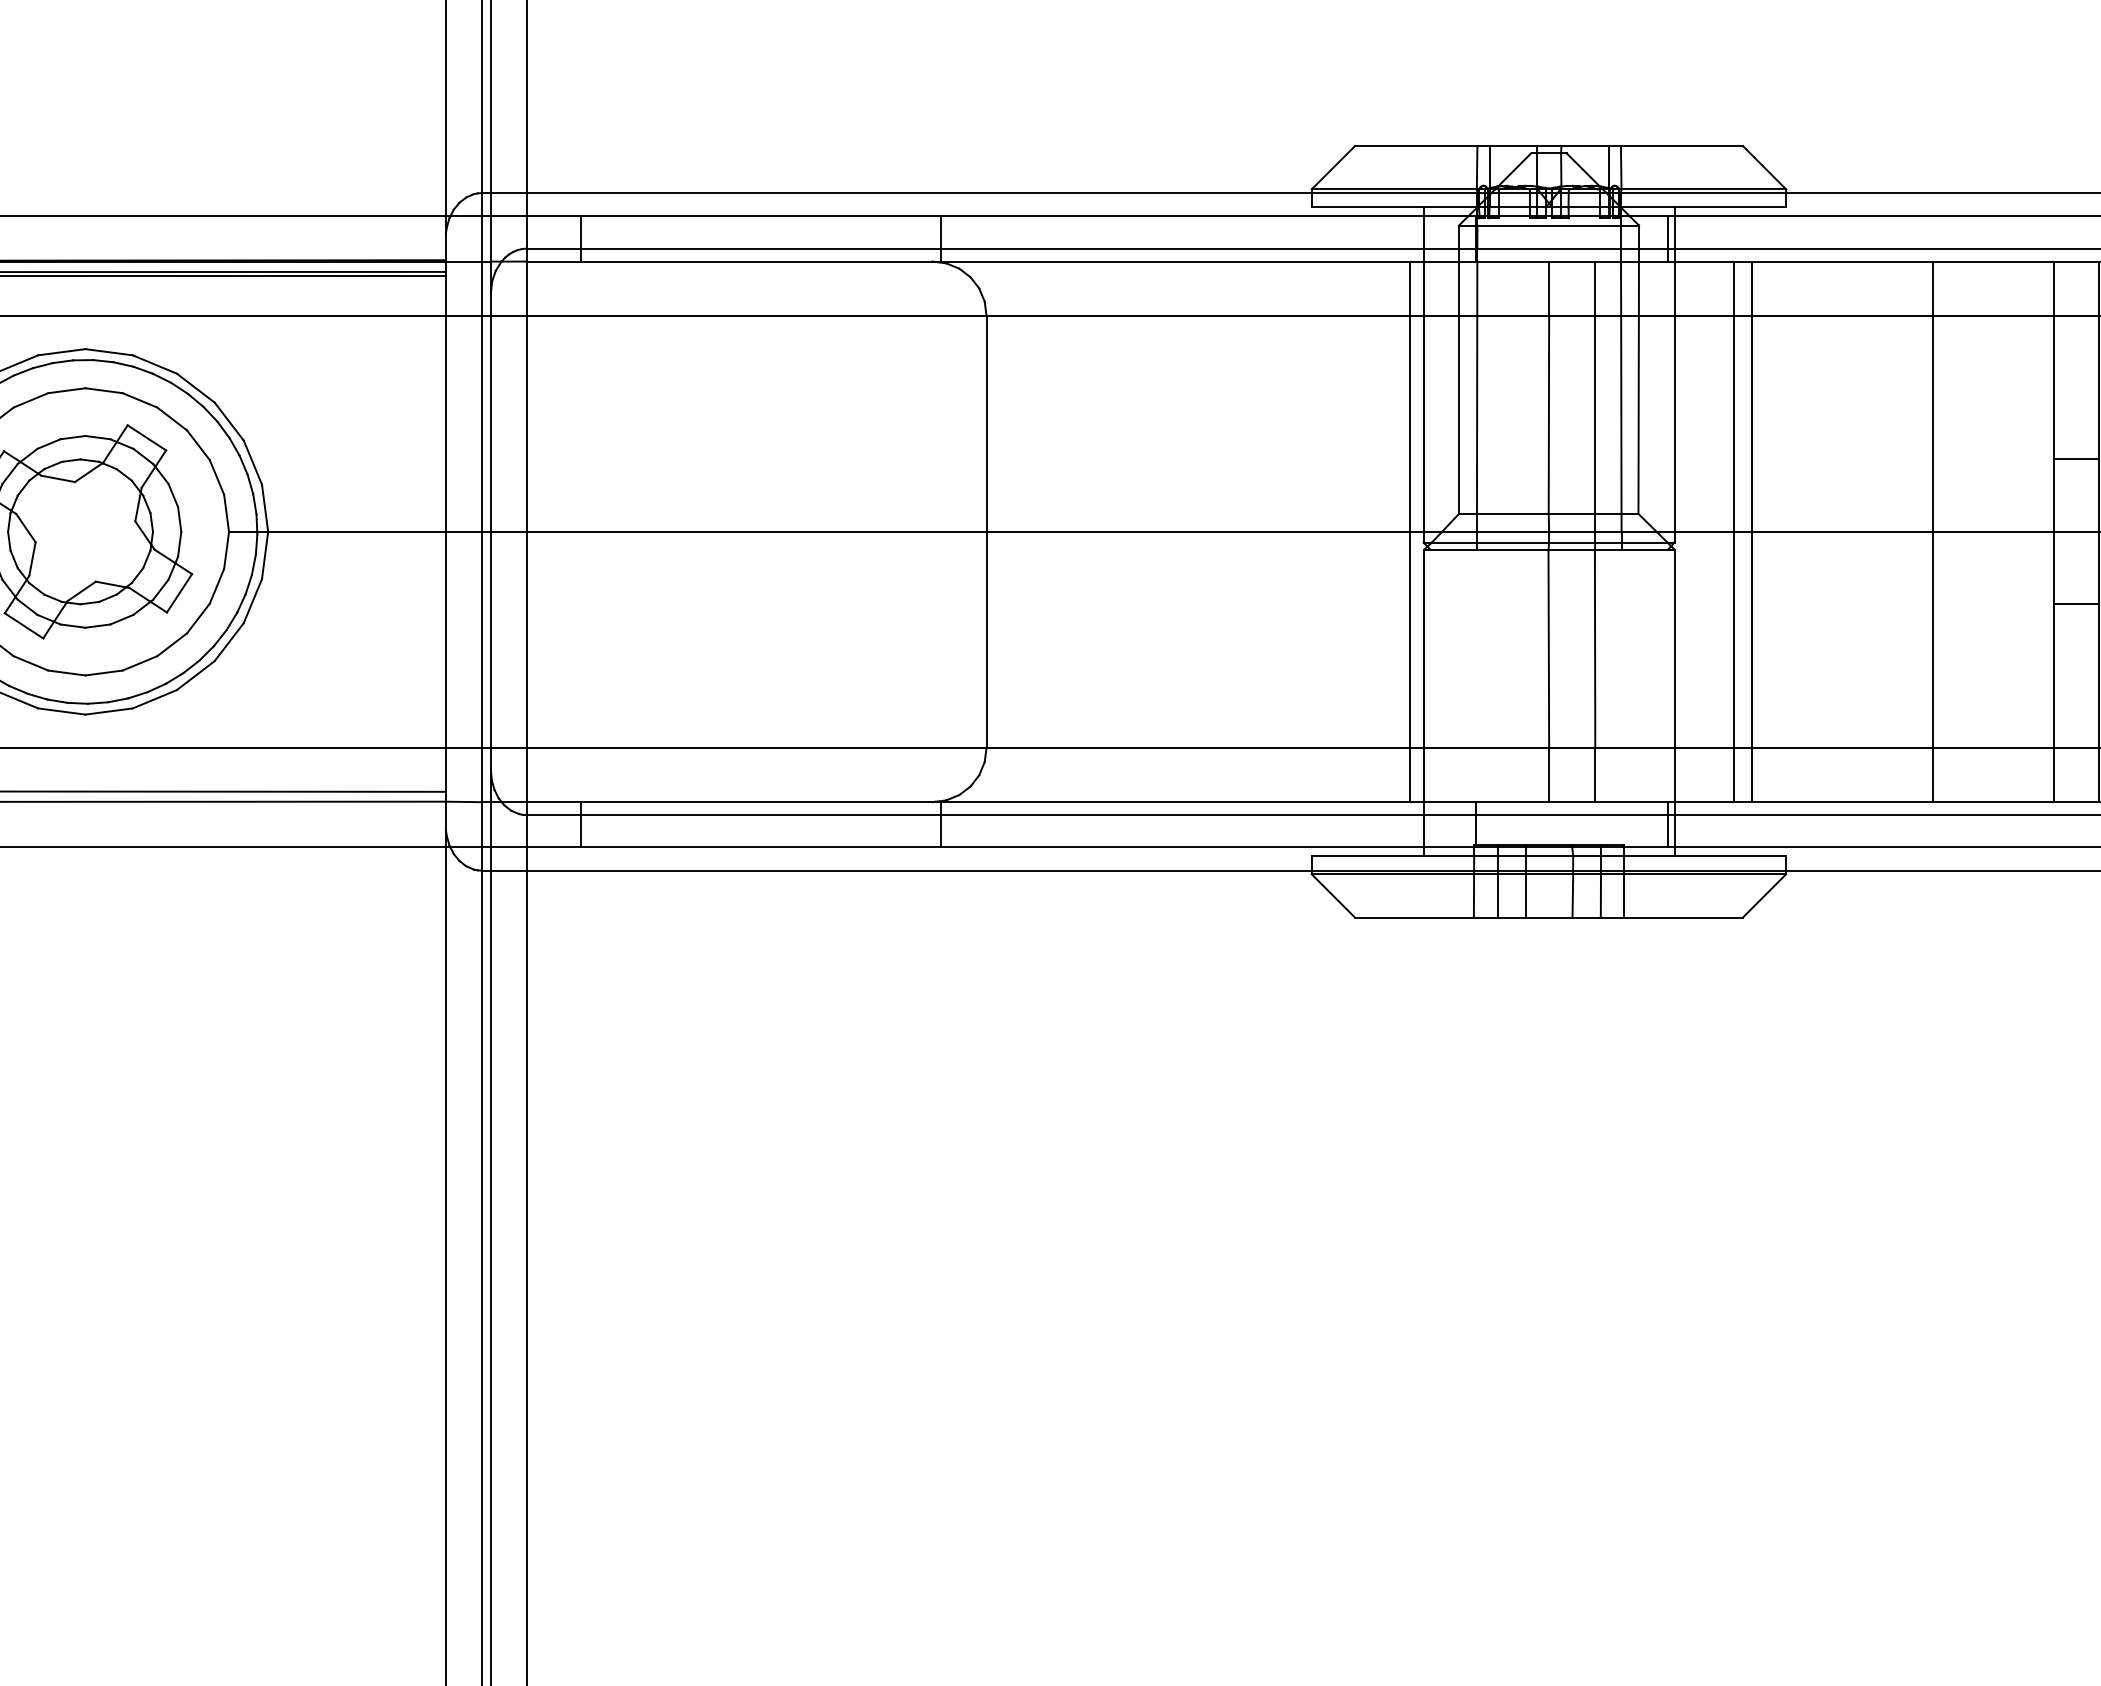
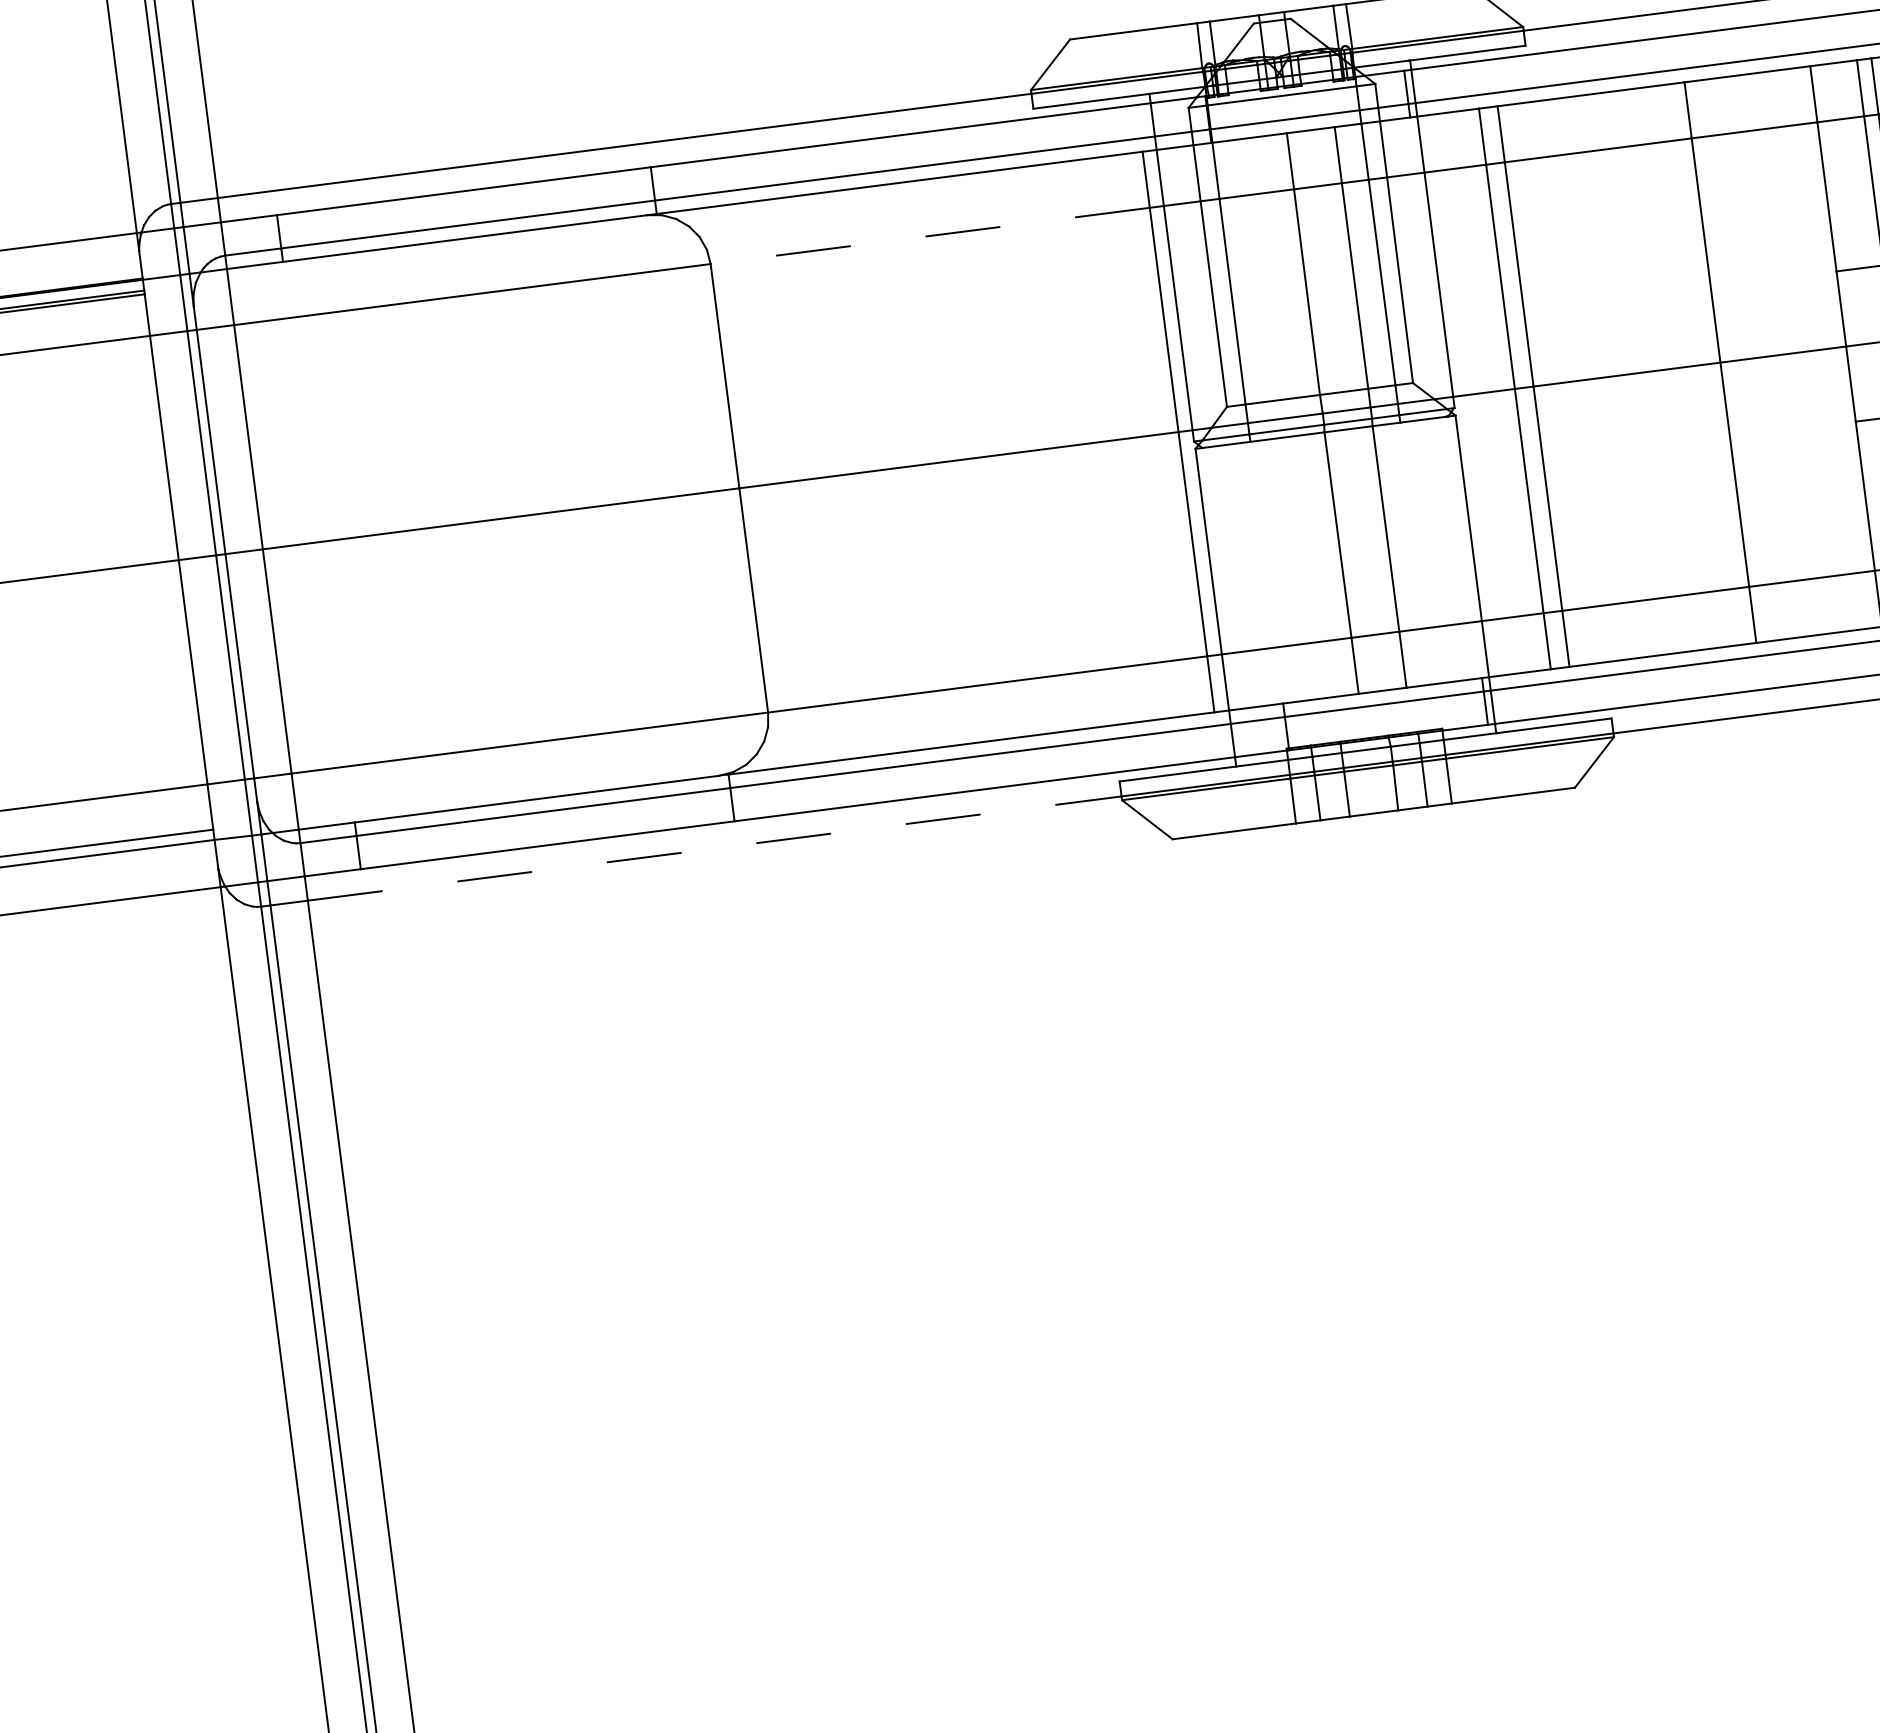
line: (1198, 315) -> (930, 235), solid -> dashed
line: (919, 870) -> (714, 848), solid -> dashed

